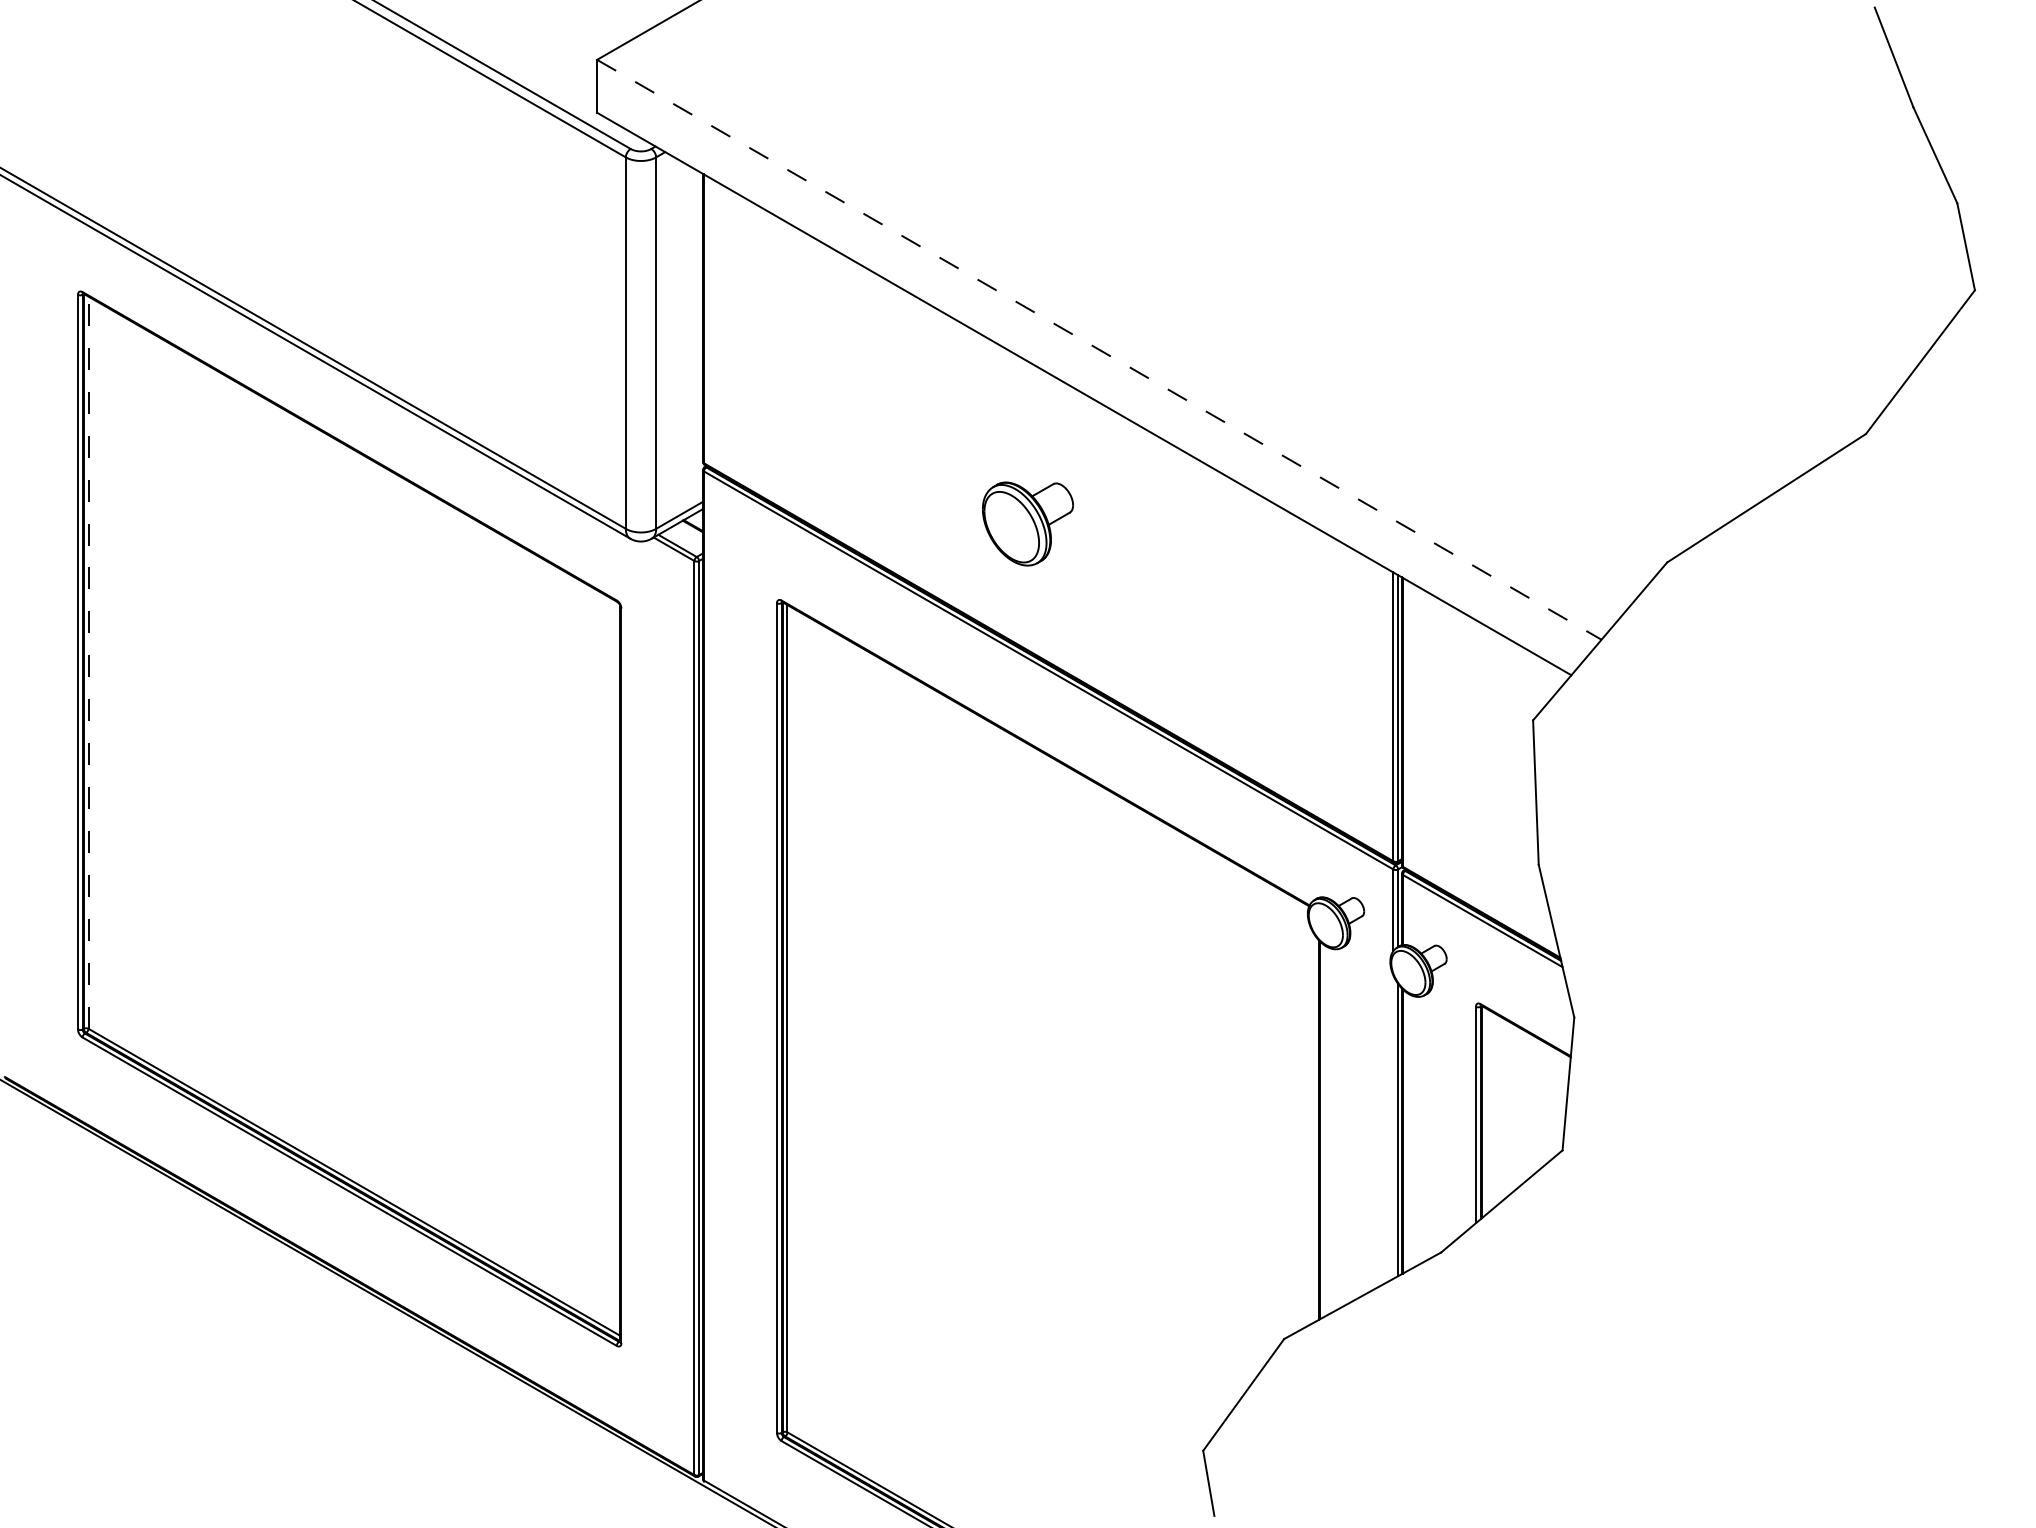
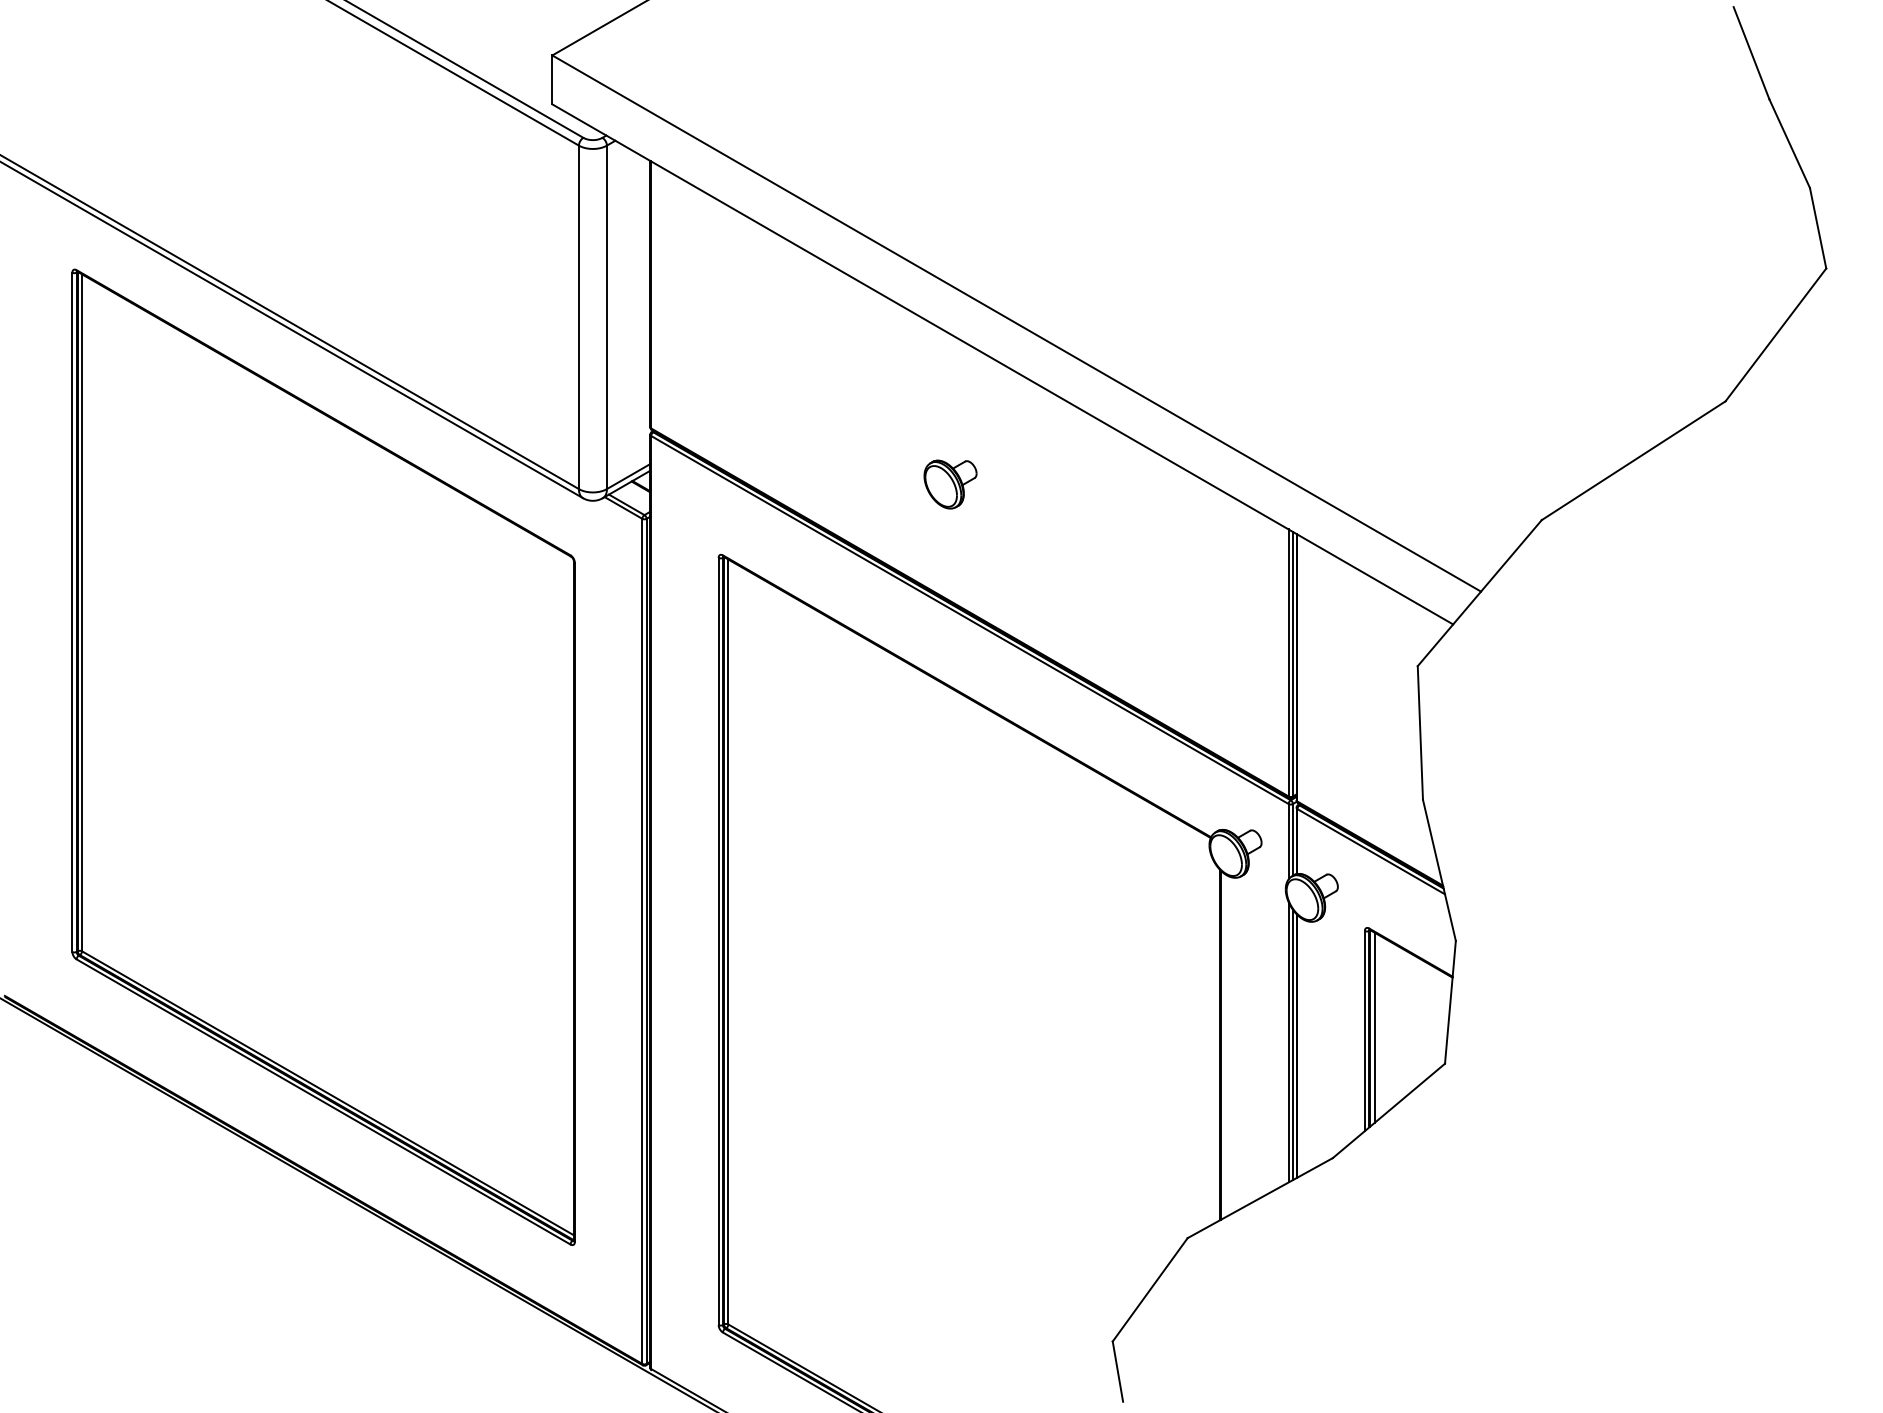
line: (1099, 349) -> (1016, 323), dashed -> solid
part: (1027, 523) -> (950, 484), size x0.62
line: (88, 662) -> (82, 612), dashed -> solid
line: (1486, 1111) -> (1374, 1027), added
line: (1393, 1126) -> (1288, 1041), added

